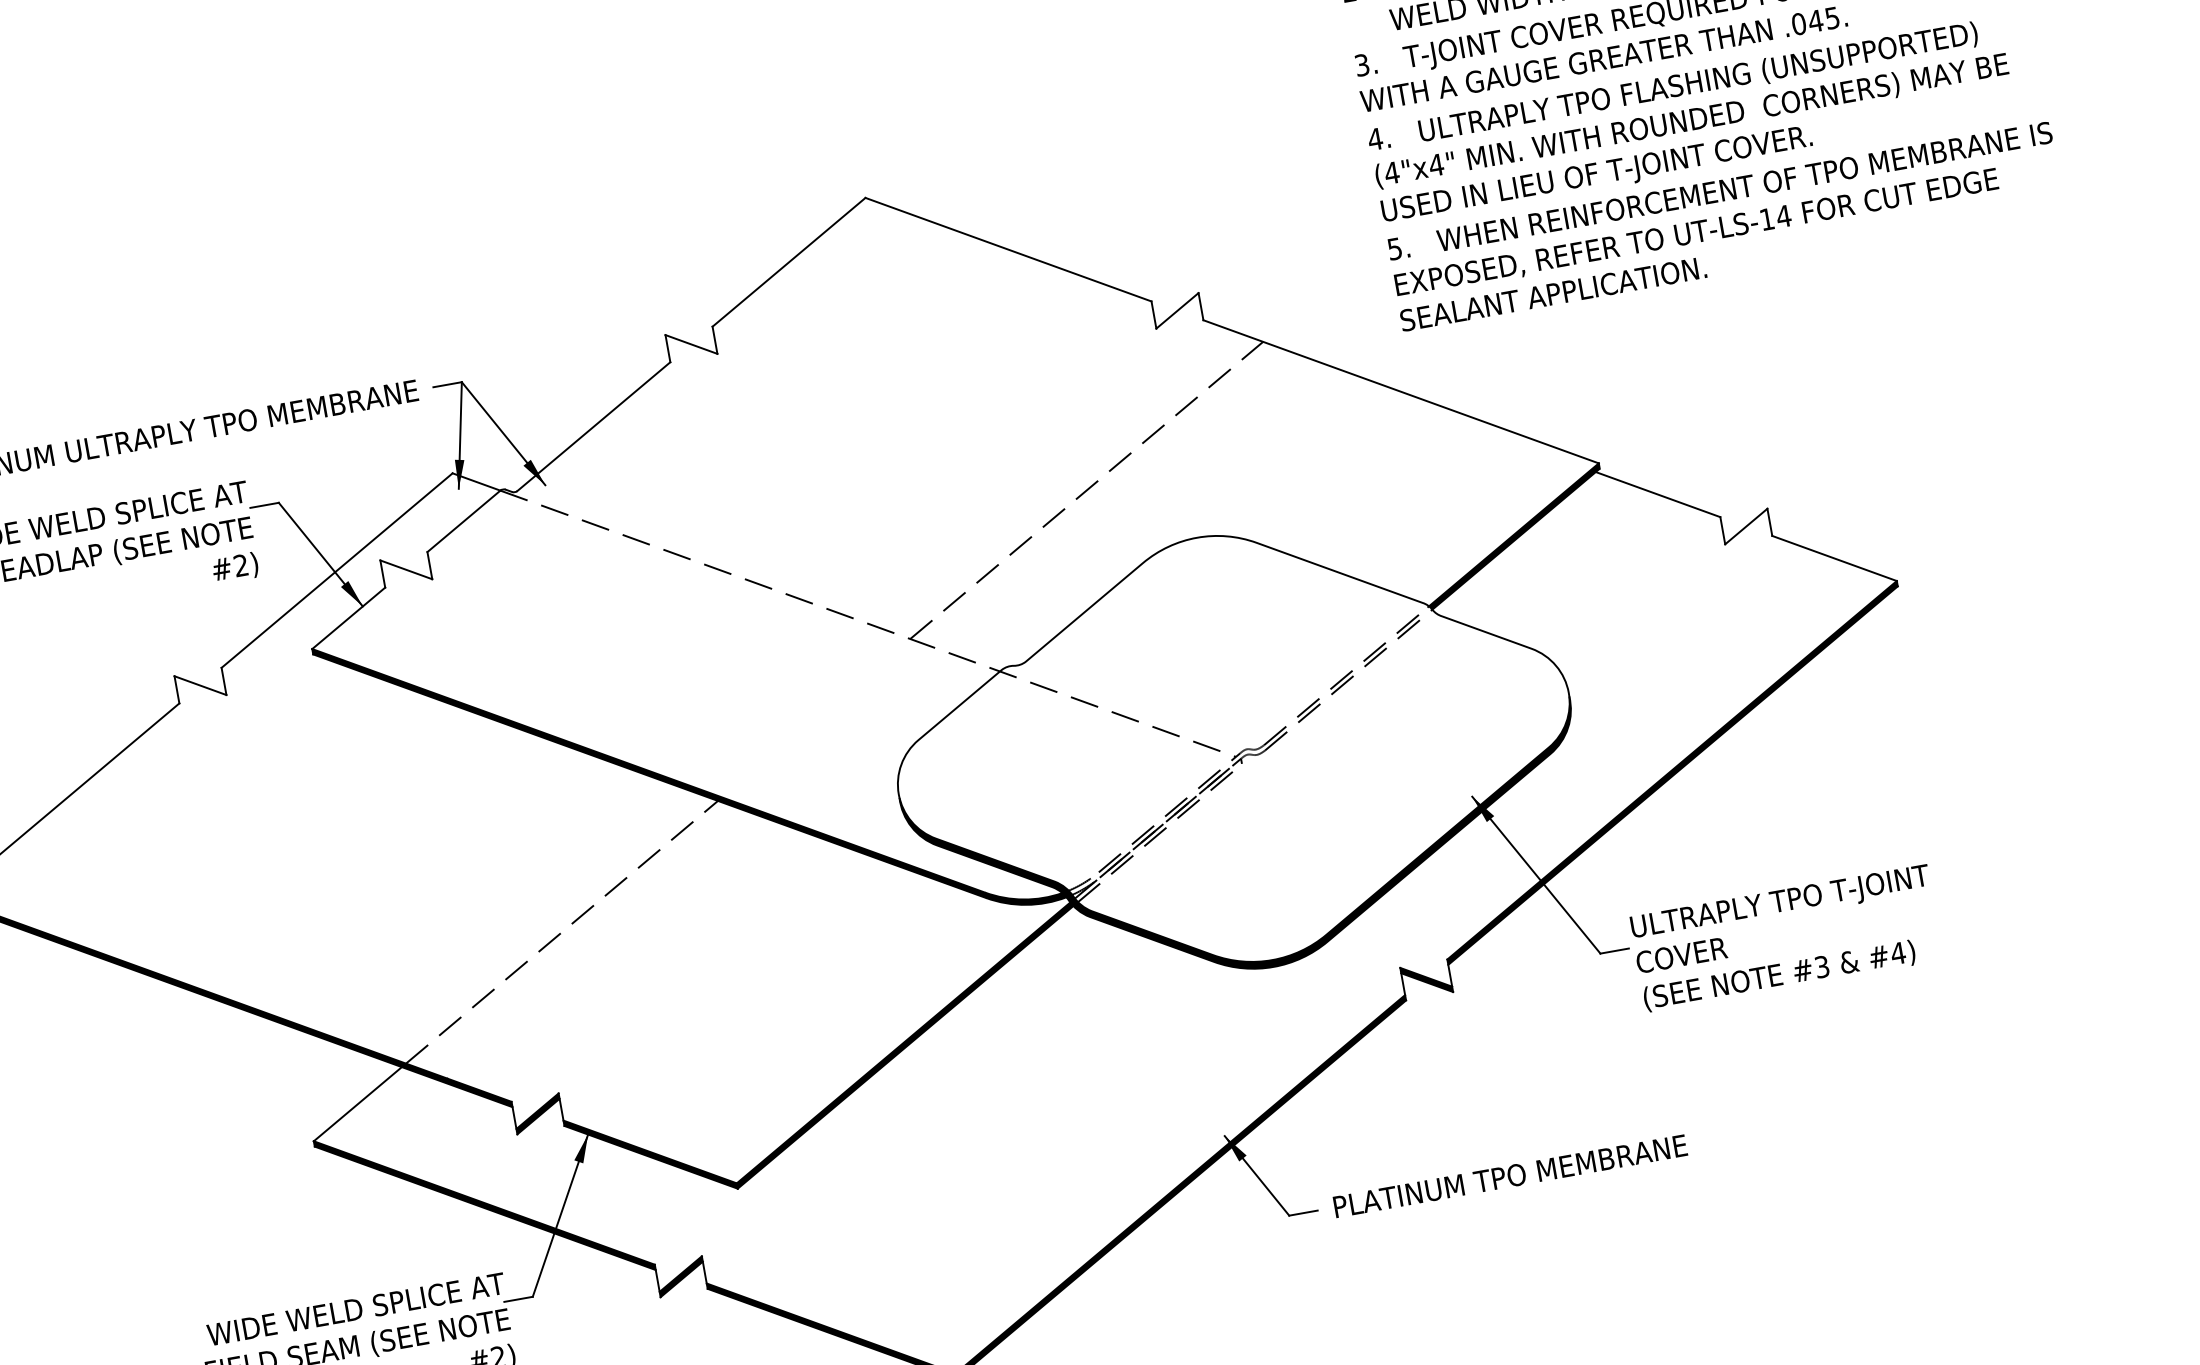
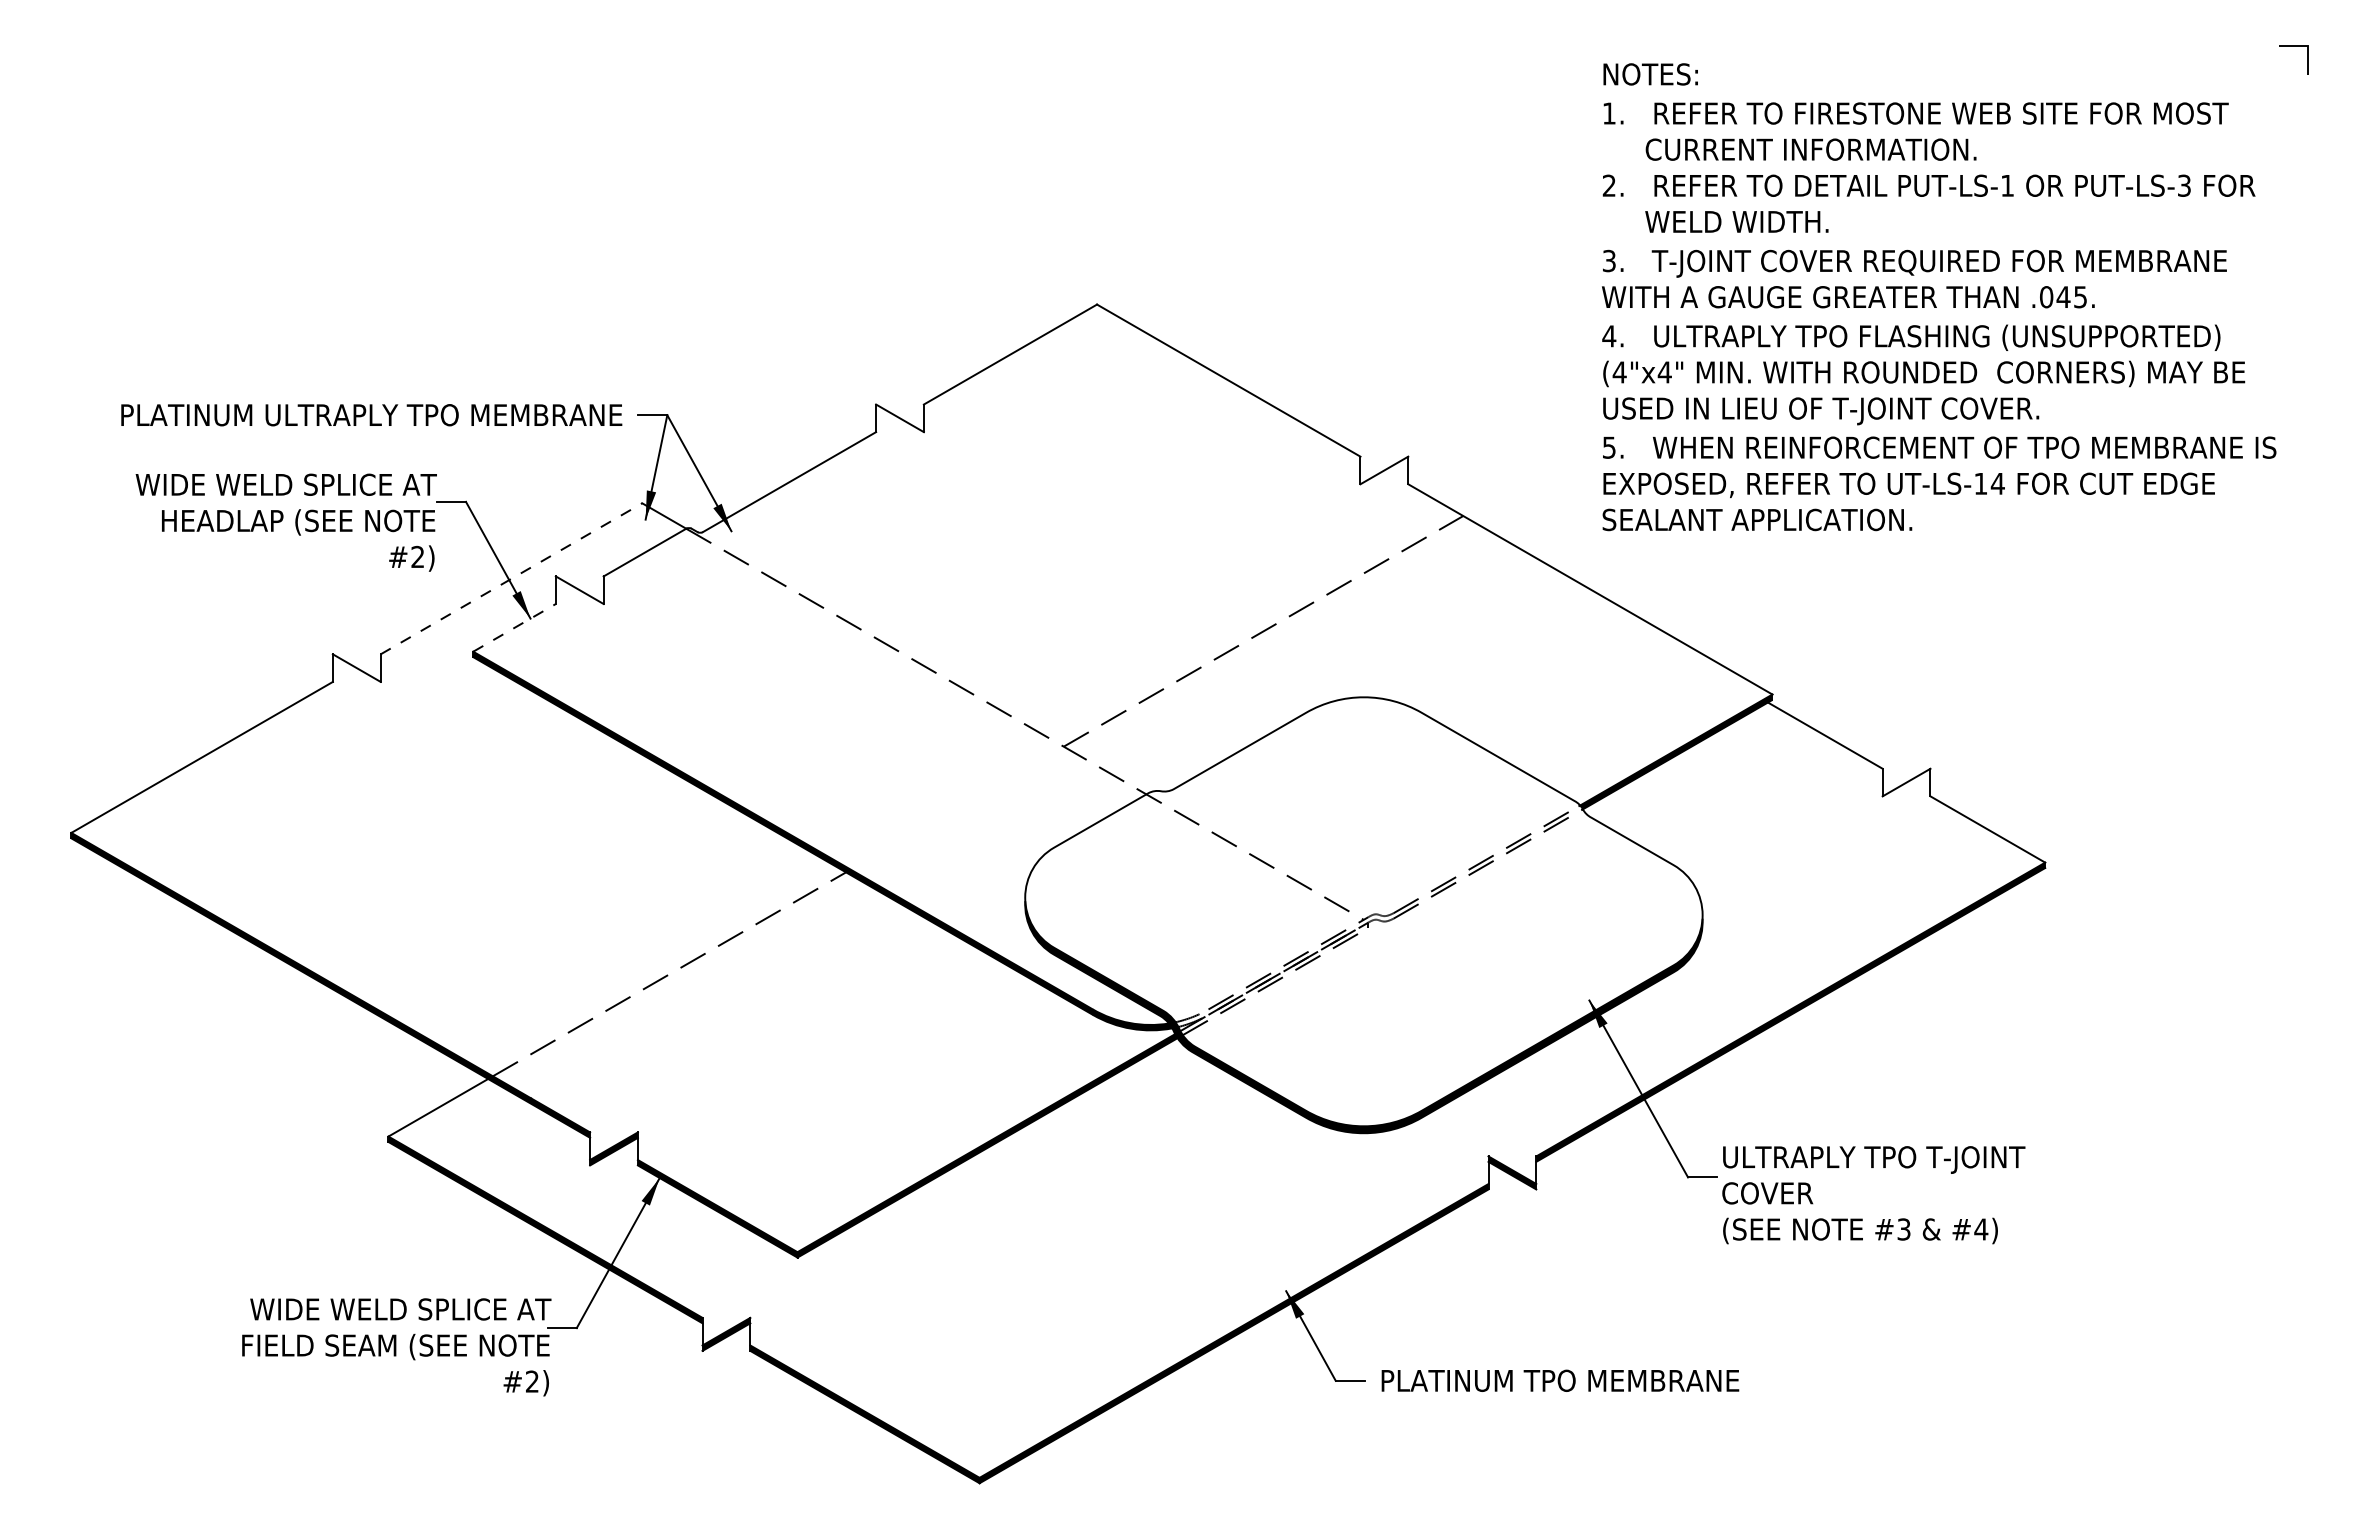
line: (337, 570) -> (511, 578), solid -> dashed
line: (348, 617) -> (514, 627), solid -> dashed

